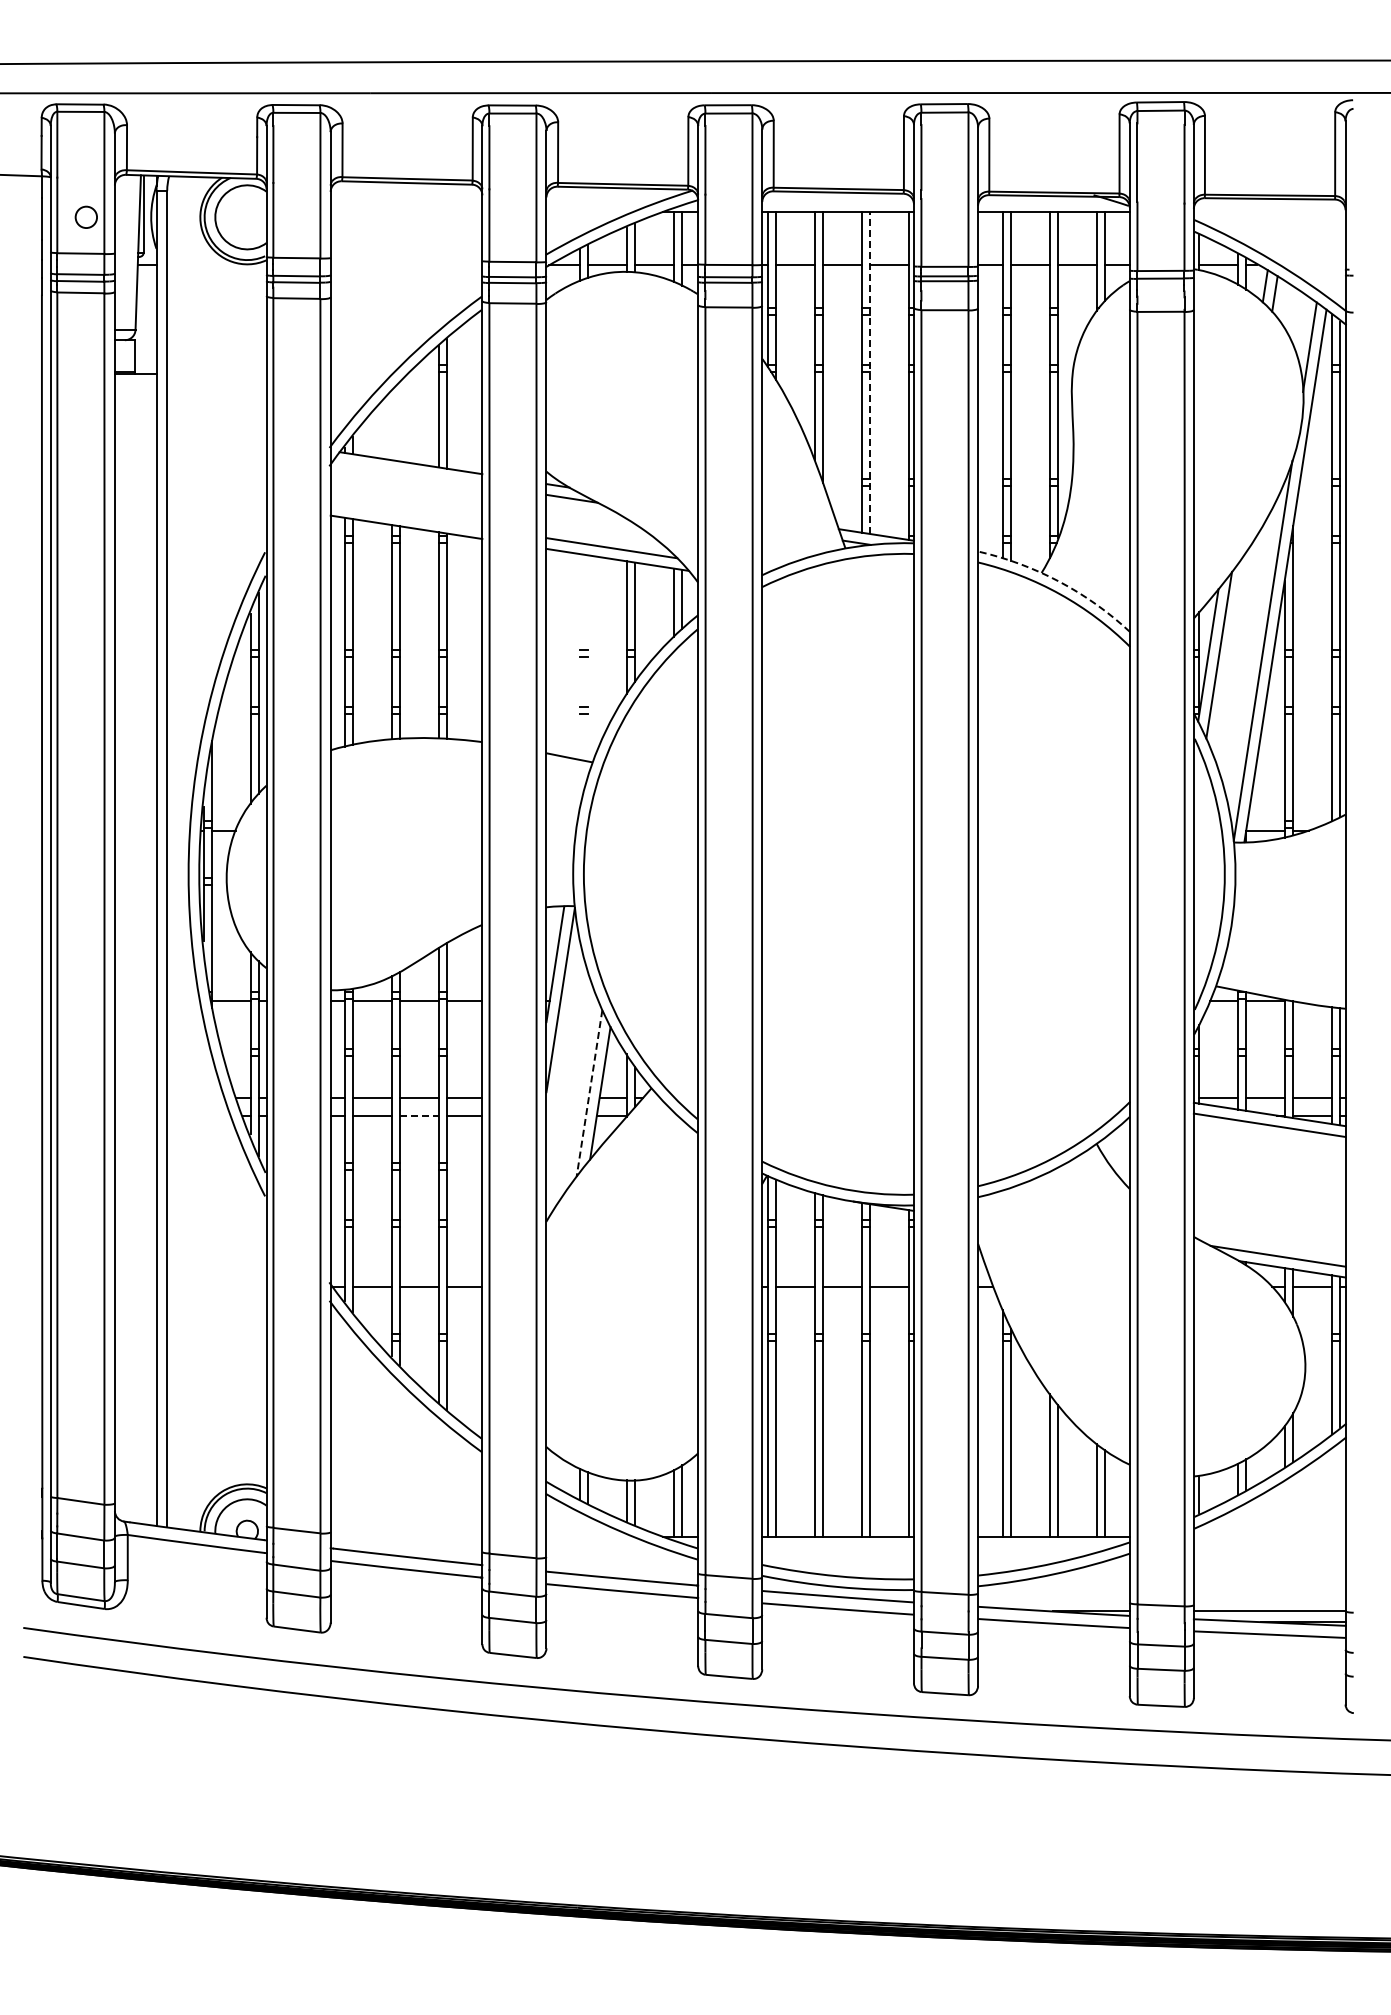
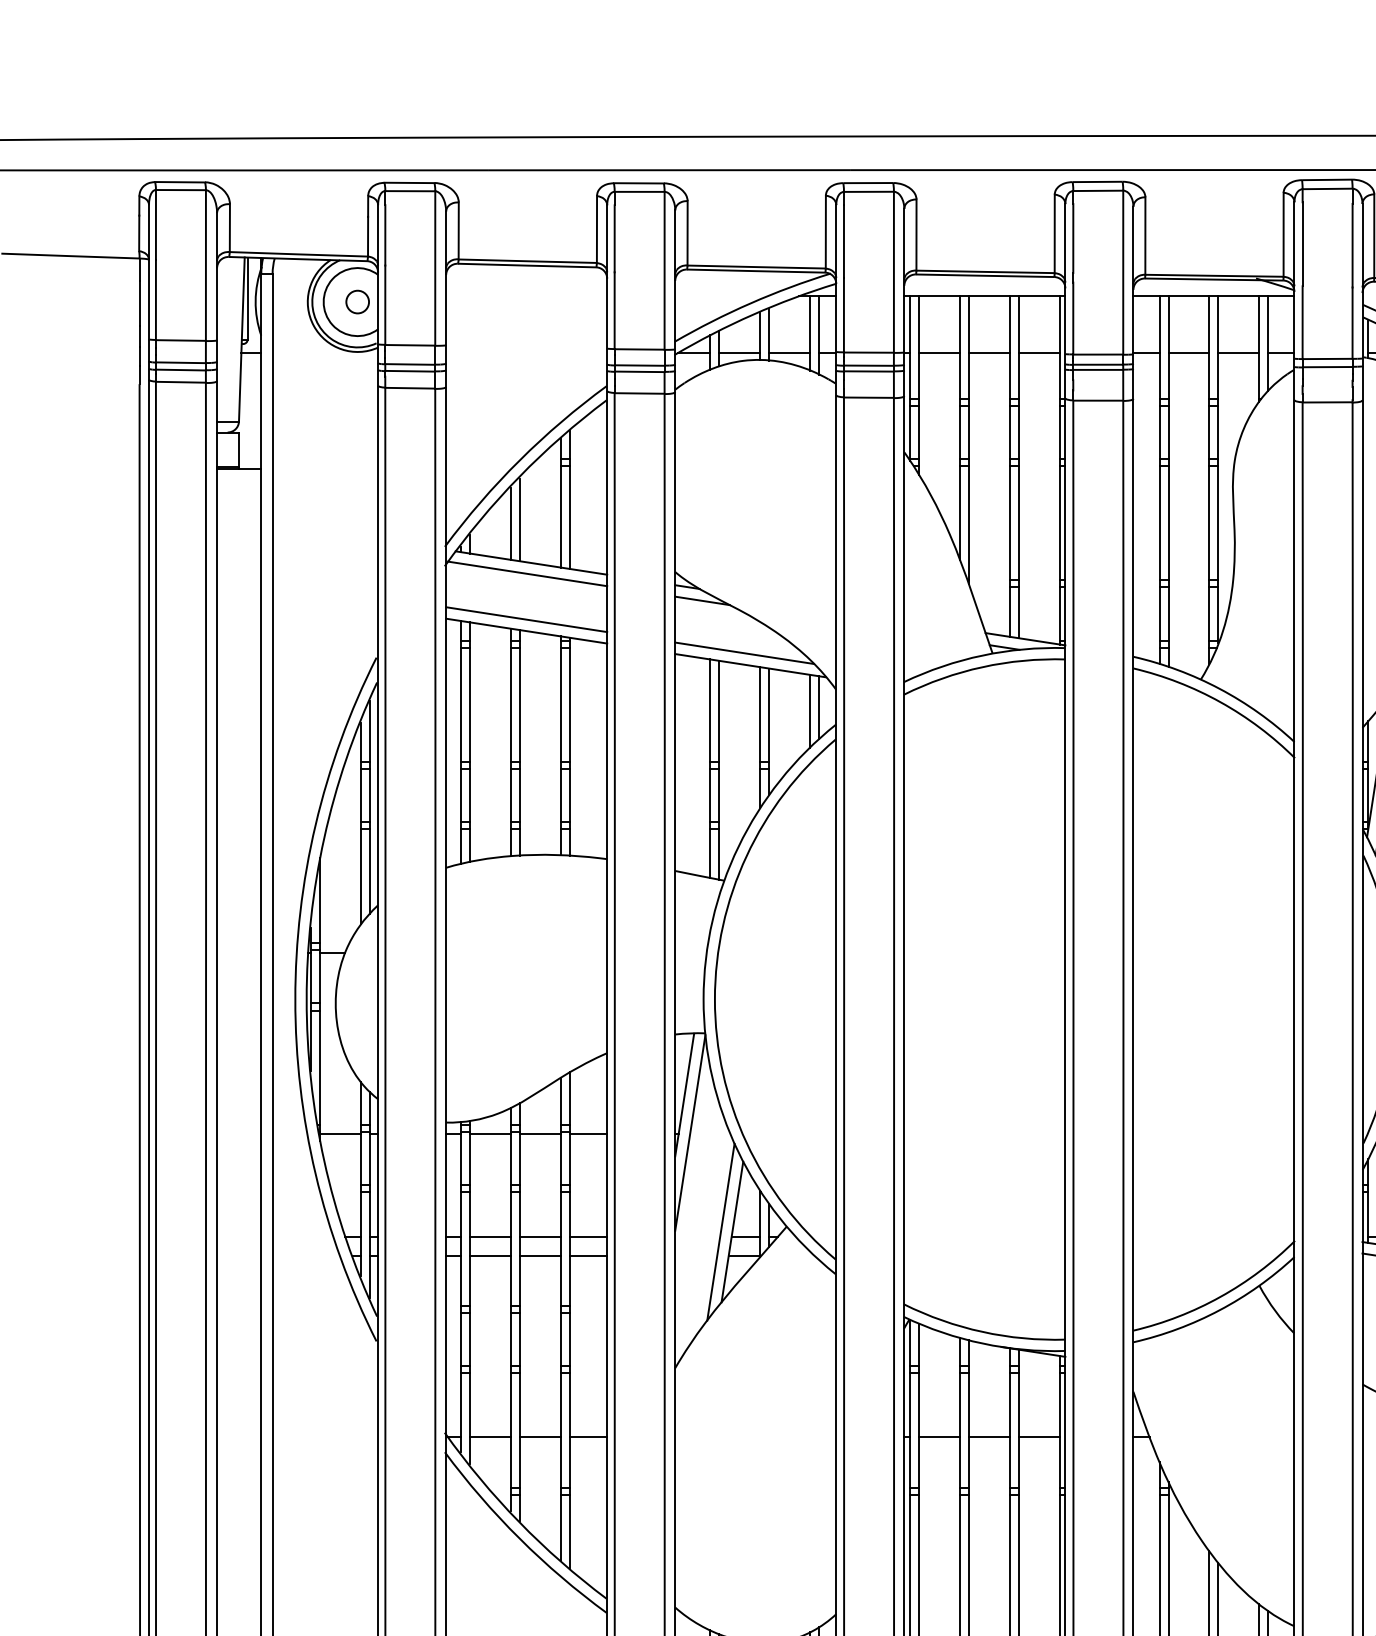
circle: (85, 216) -> (356, 301), moved
line: (870, 373) -> (1019, 467), dashed -> solid
line: (400, 422) -> (520, 519), added
line: (391, 426) -> (510, 524), added
line: (407, 473) -> (527, 573), added
line: (406, 516) -> (526, 619), added
arc: (1059, 581) -> (1219, 688), dashed -> solid
line: (579, 656) -> (710, 768), added
line: (588, 658) -> (719, 770), added
line: (589, 1094) -> (720, 1233), dashed -> solid
line: (419, 1115) -> (540, 1255), dashed -> solid

